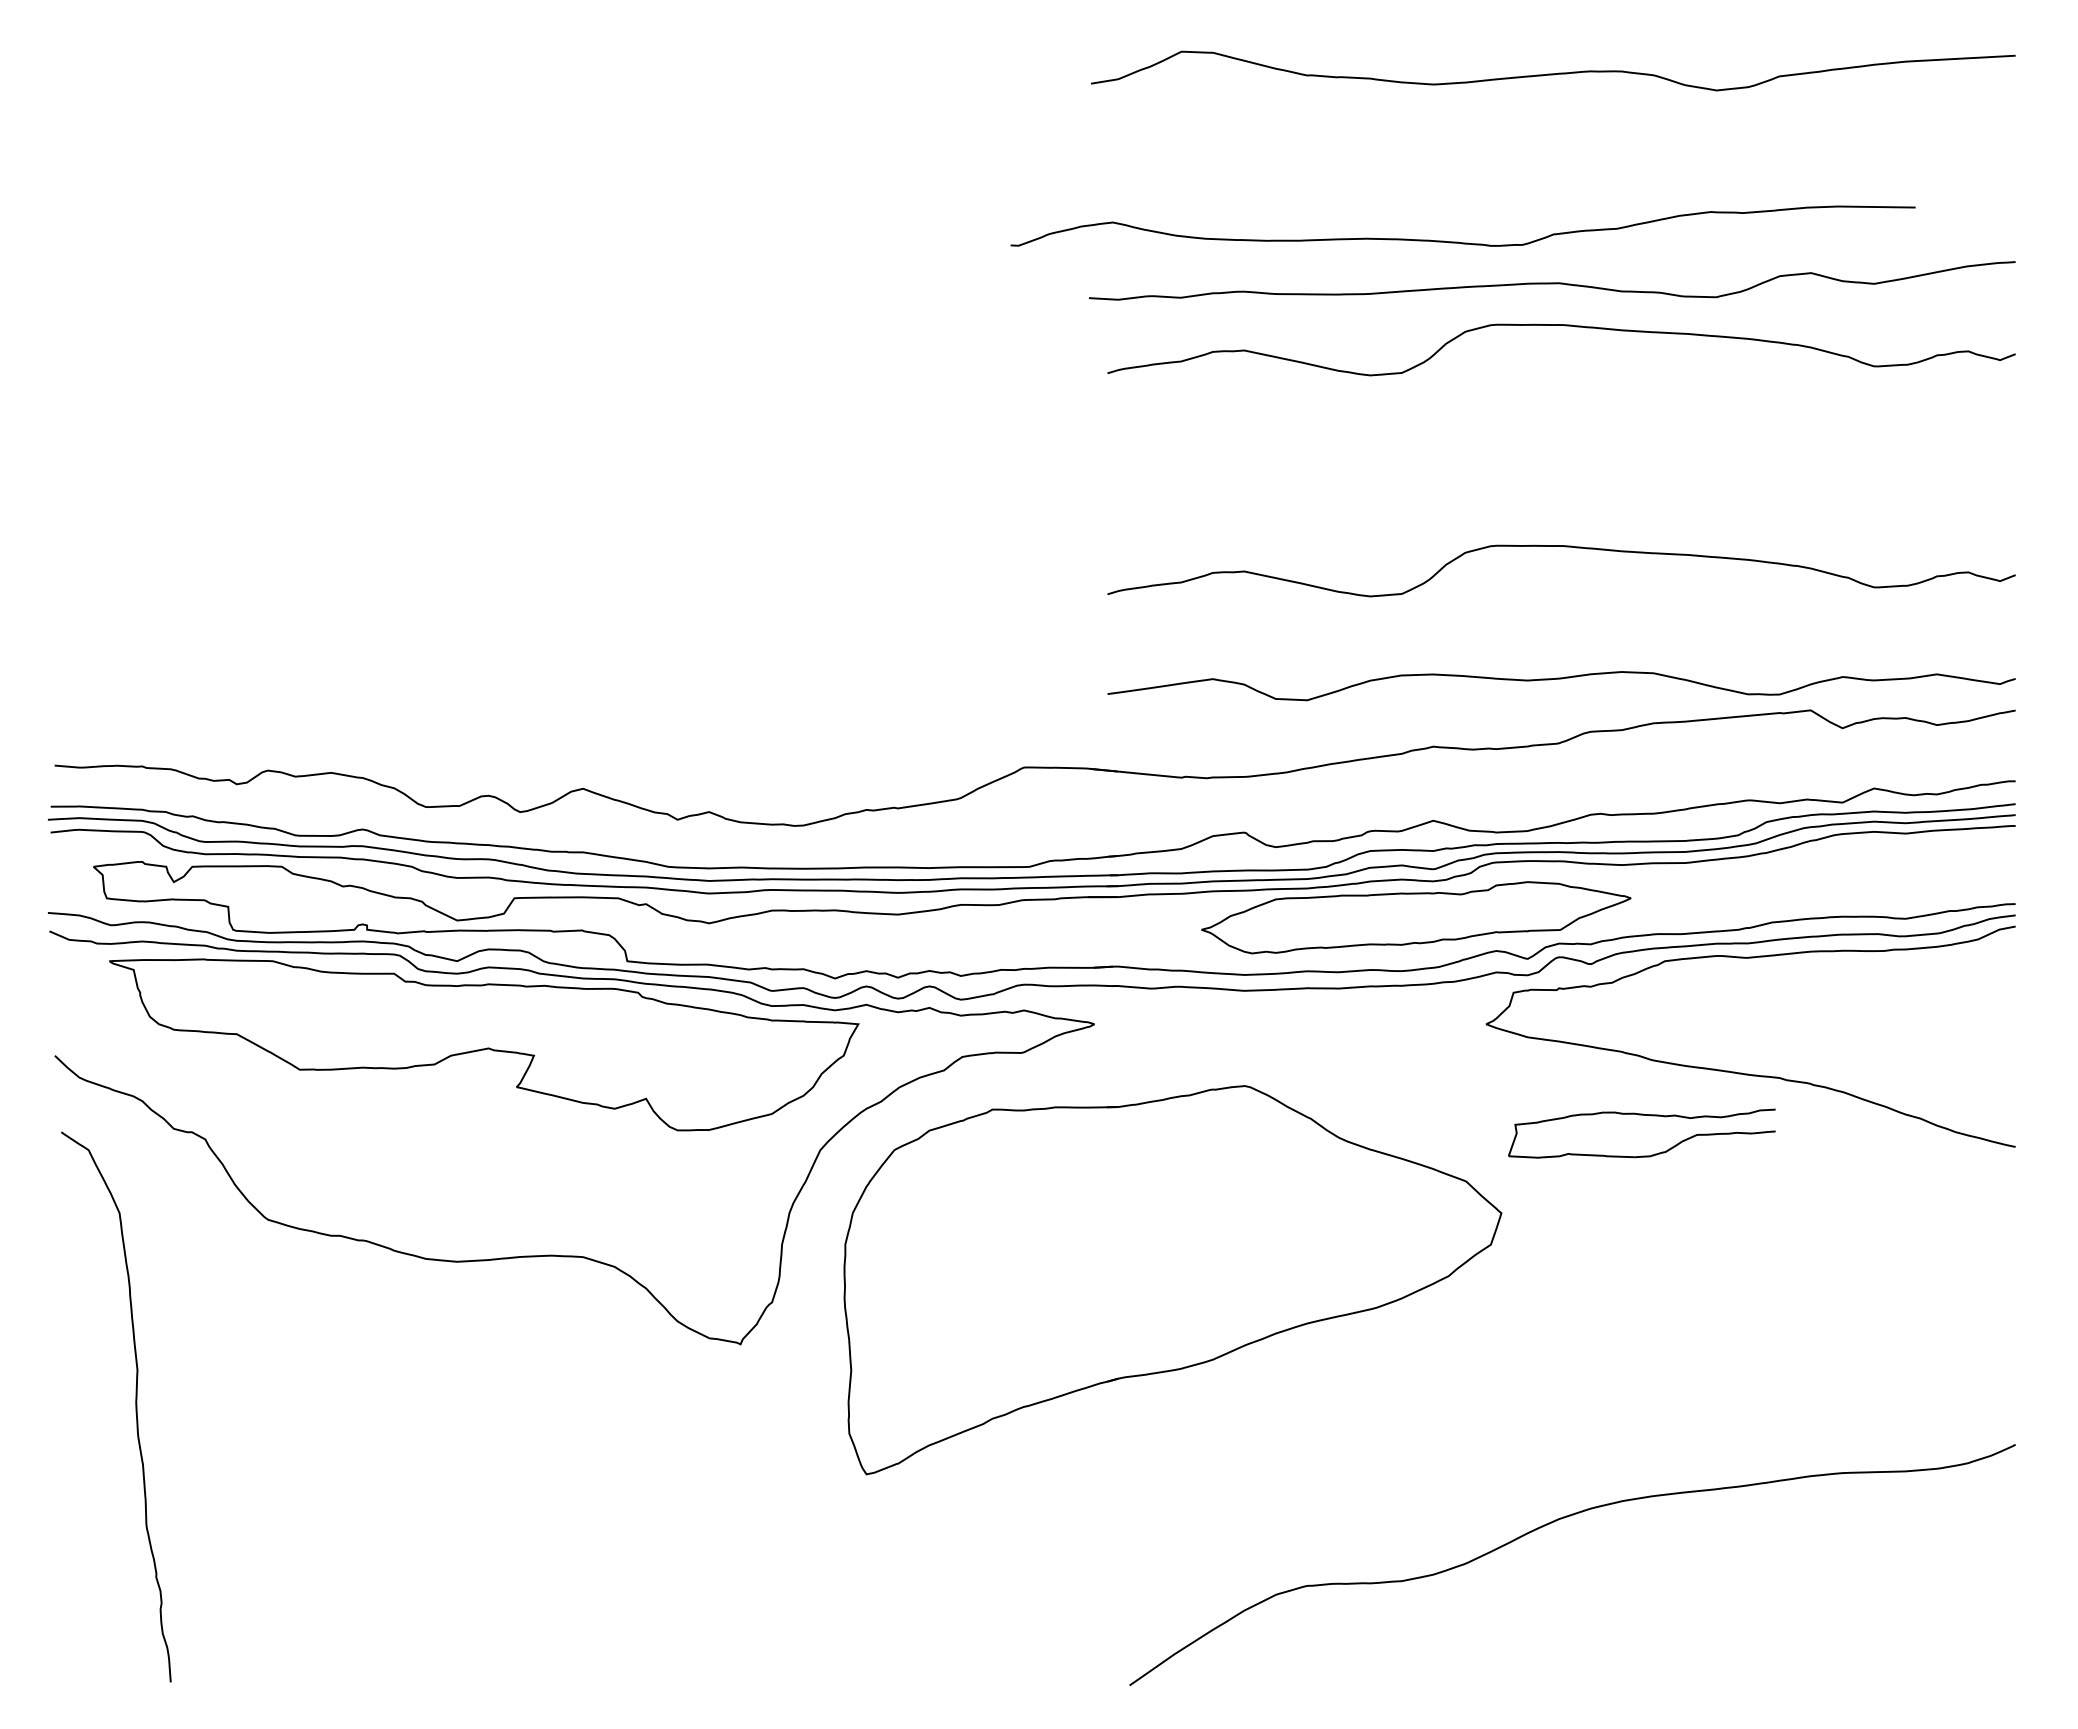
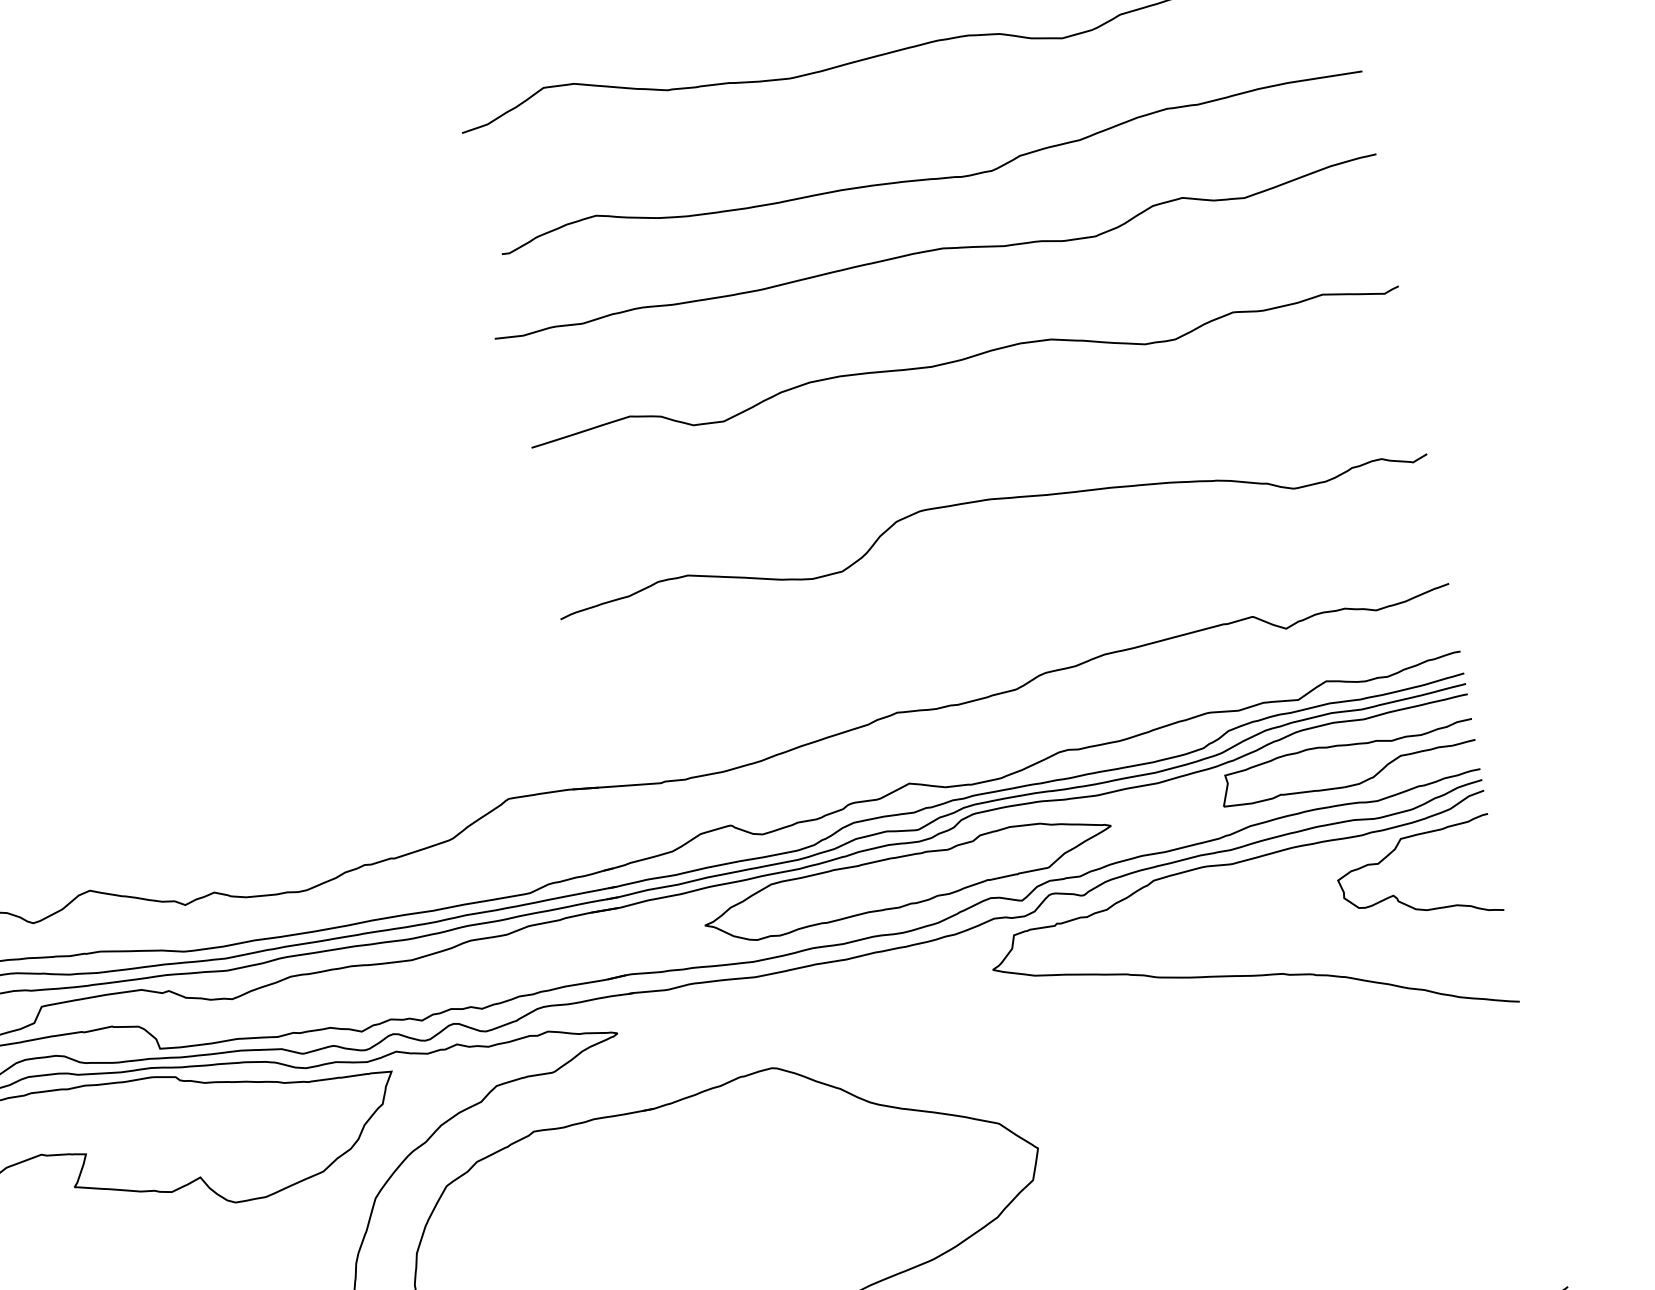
curve: (1458, 241) -> (930, 177), moved
curve: (1565, 326) -> (955, 288), removed
curve: (1561, 679) -> (963, 360), moved
curve: (1909, 1020) -> (1397, 897), added
part: (1641, 1115) -> (1344, 746), moved

